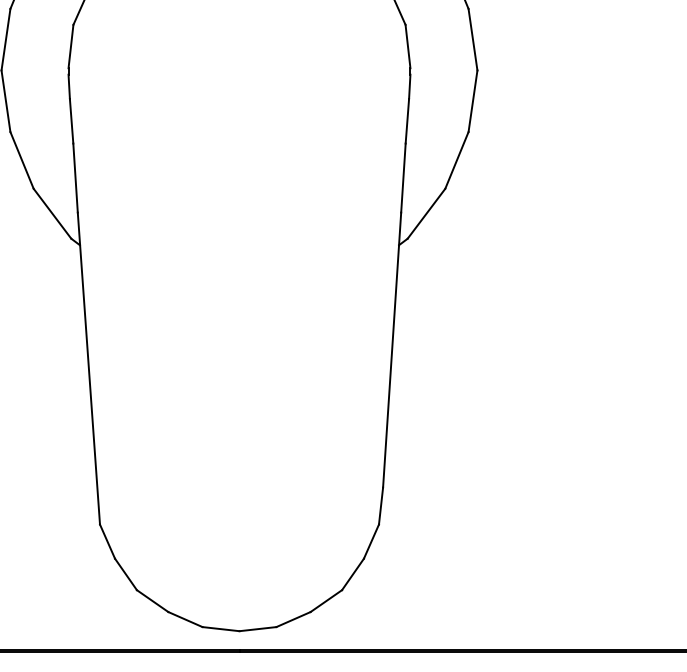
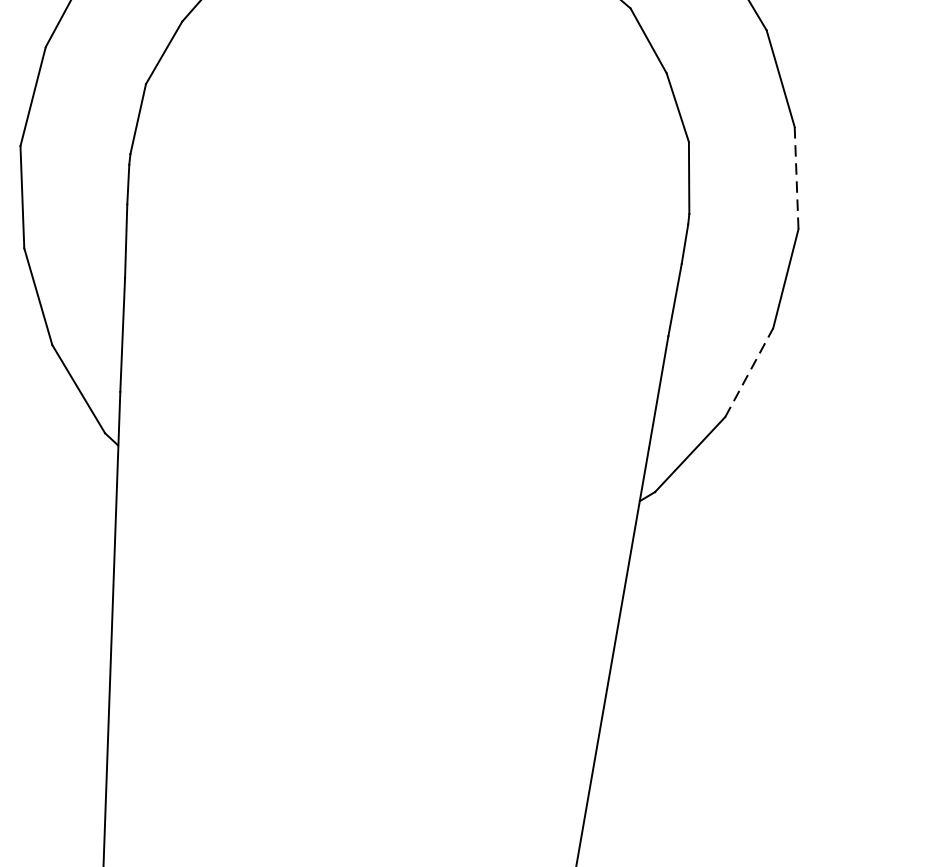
line: (473, 40) -> (797, 179), solid -> dashed
line: (456, 160) -> (748, 372), solid -> dashed

